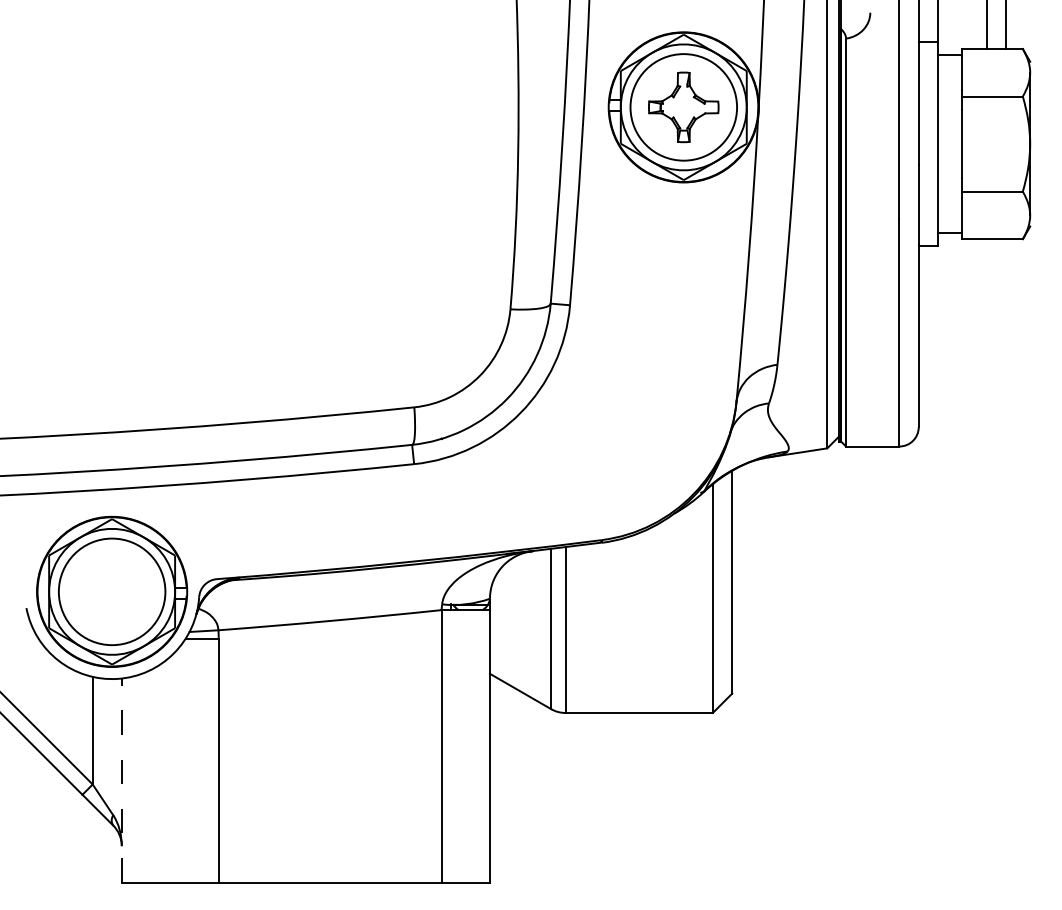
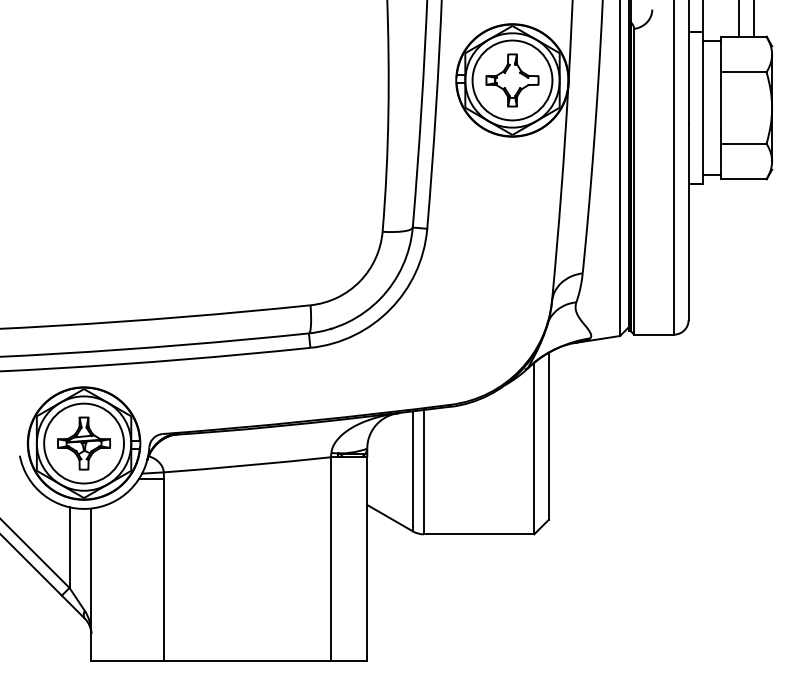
part: (111, 591) -> (83, 443), added
line: (122, 779) -> (91, 584), dashed -> solid

